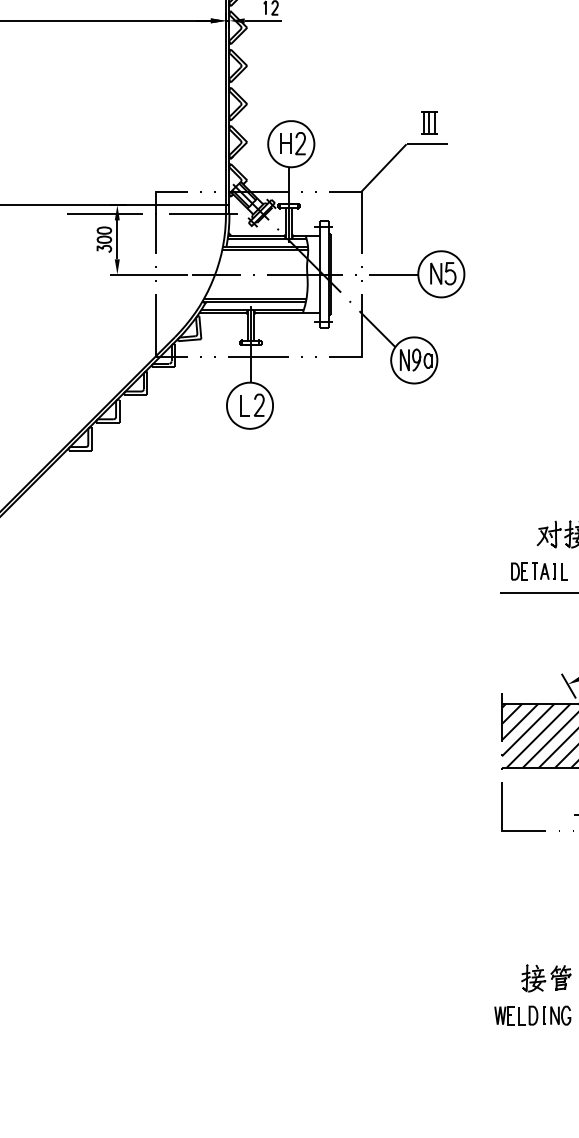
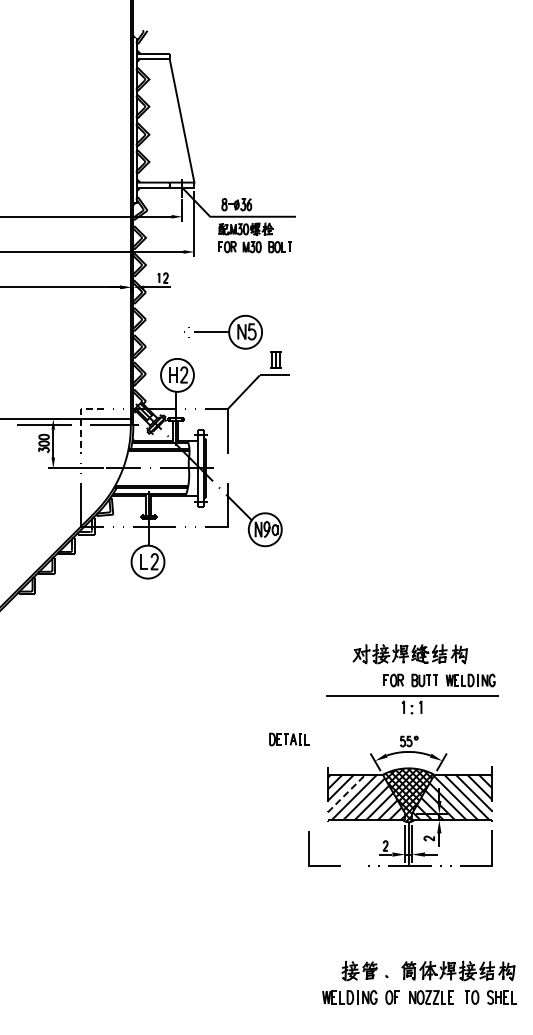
line: (155, 205) -> (80, 419), solid -> dashed
part: (410, 273) -> (223, 331), moved
part: (539, 571) -> (289, 739), moved
line: (528, 729) -> (346, 793), solid -> dashed
line: (502, 806) -> (309, 848), moved

